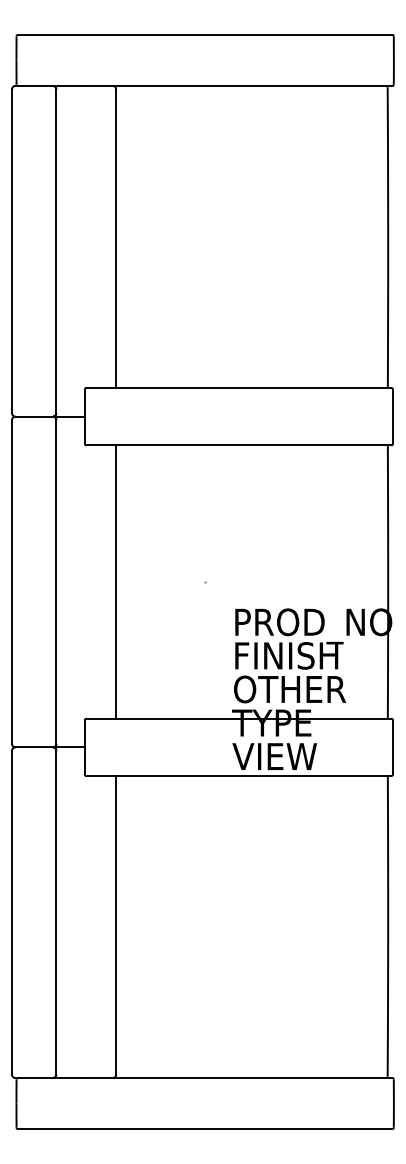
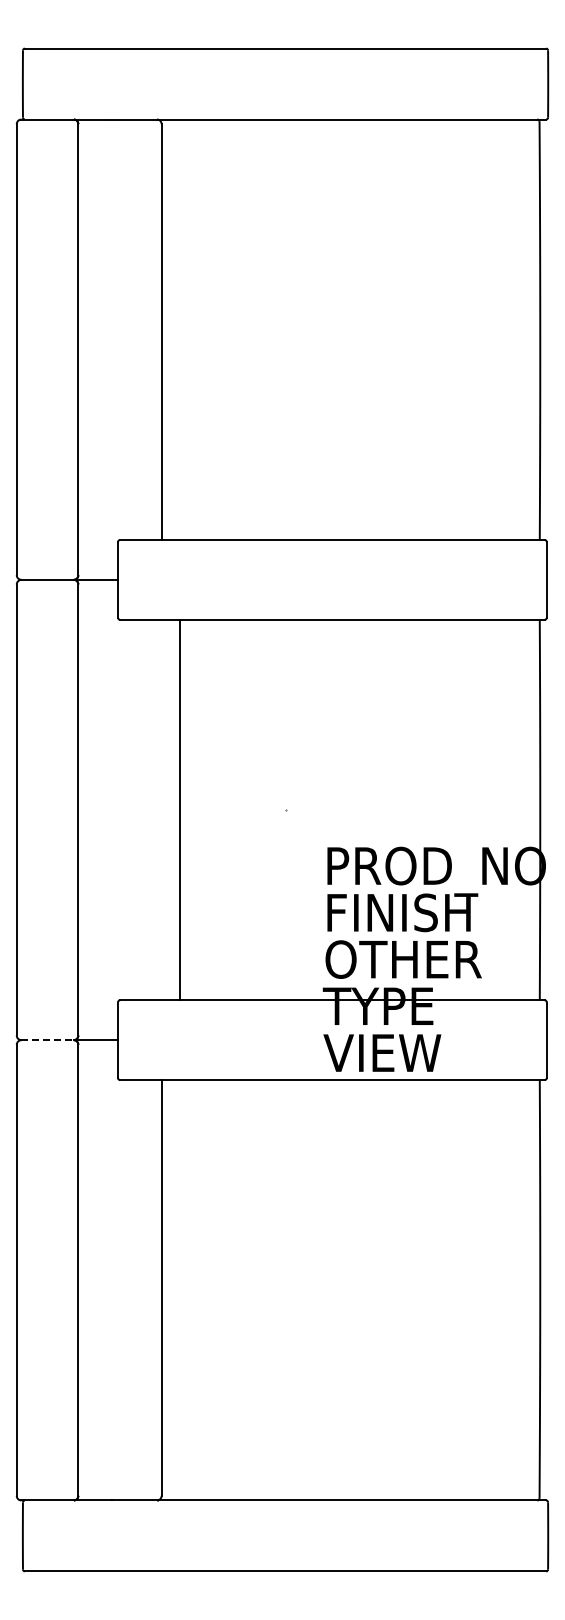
line: (116, 581) -> (179, 809), moved
line: (34, 747) -> (48, 1040), solid -> dashed

